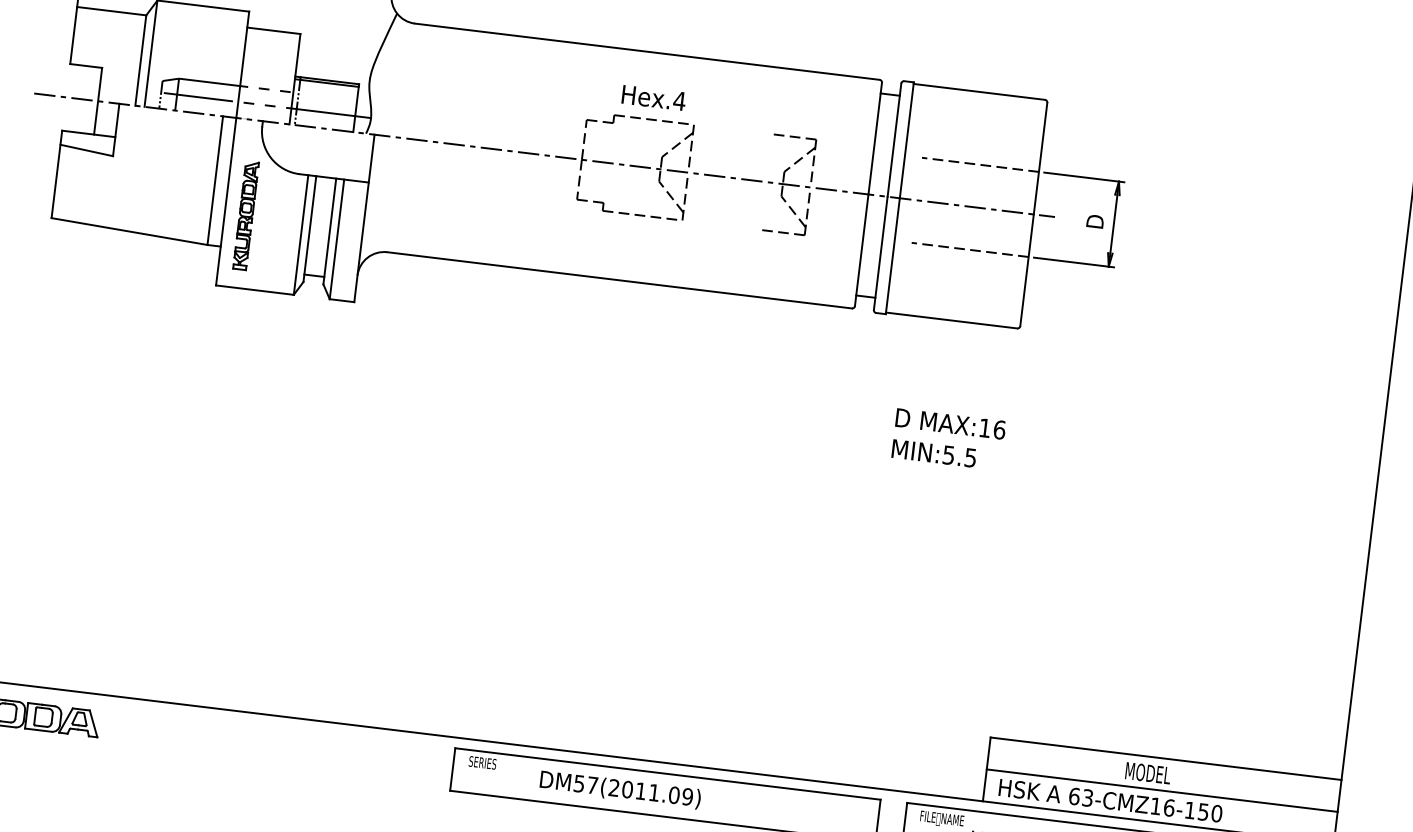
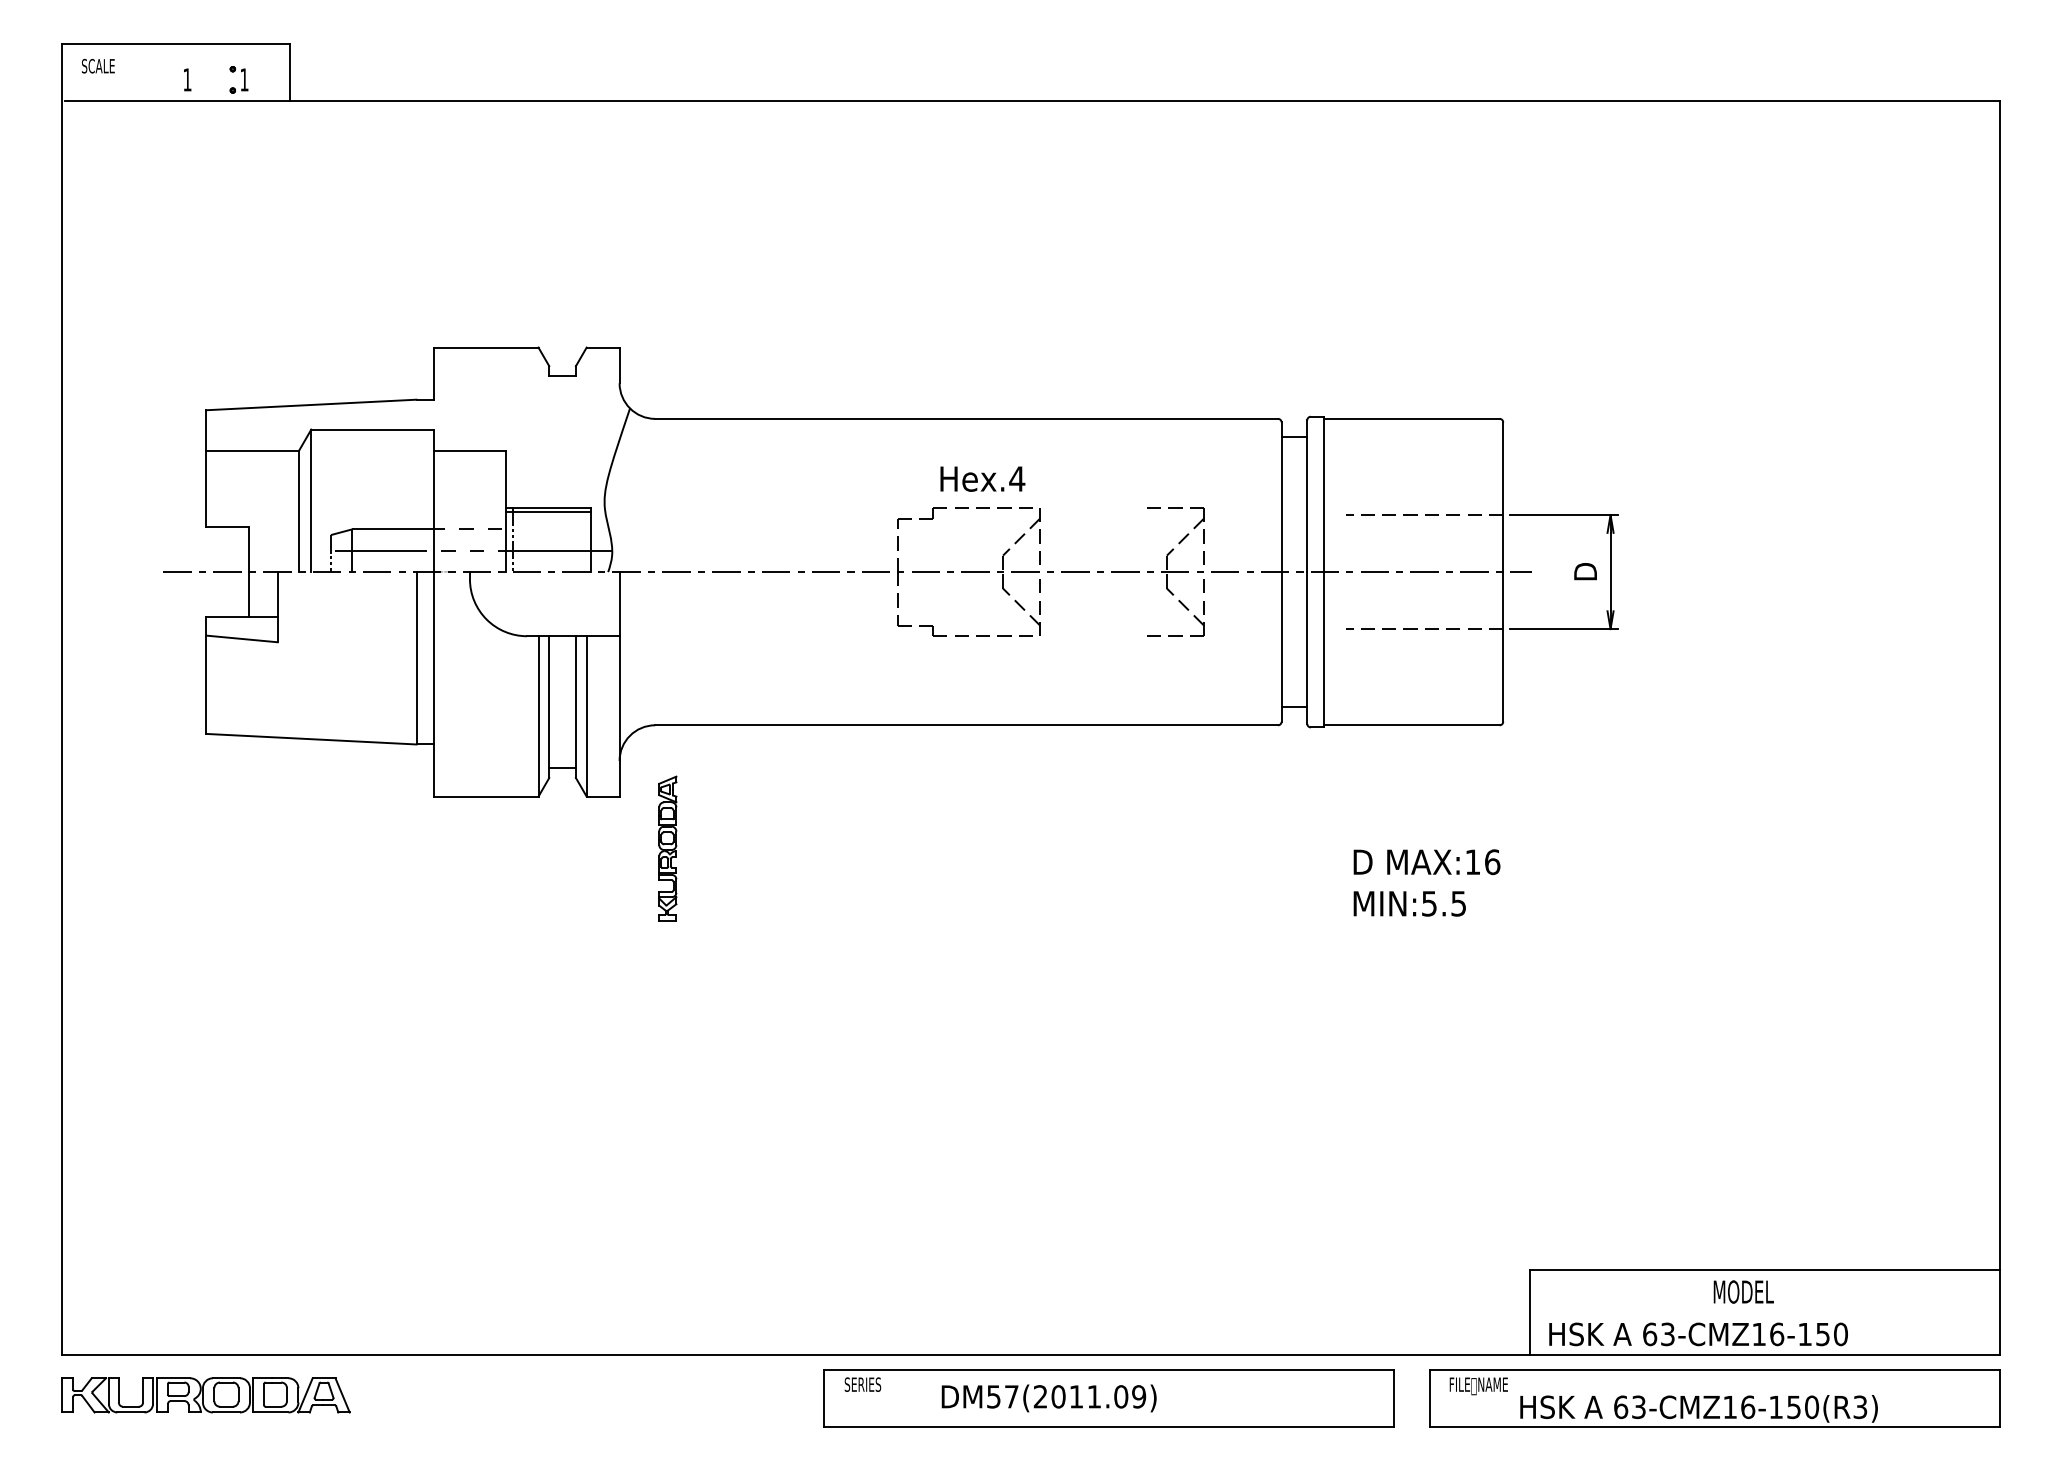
part: (245, 215) -> (667, 848), moved
line: (1161, 790) -> (1764, 1312), removed

